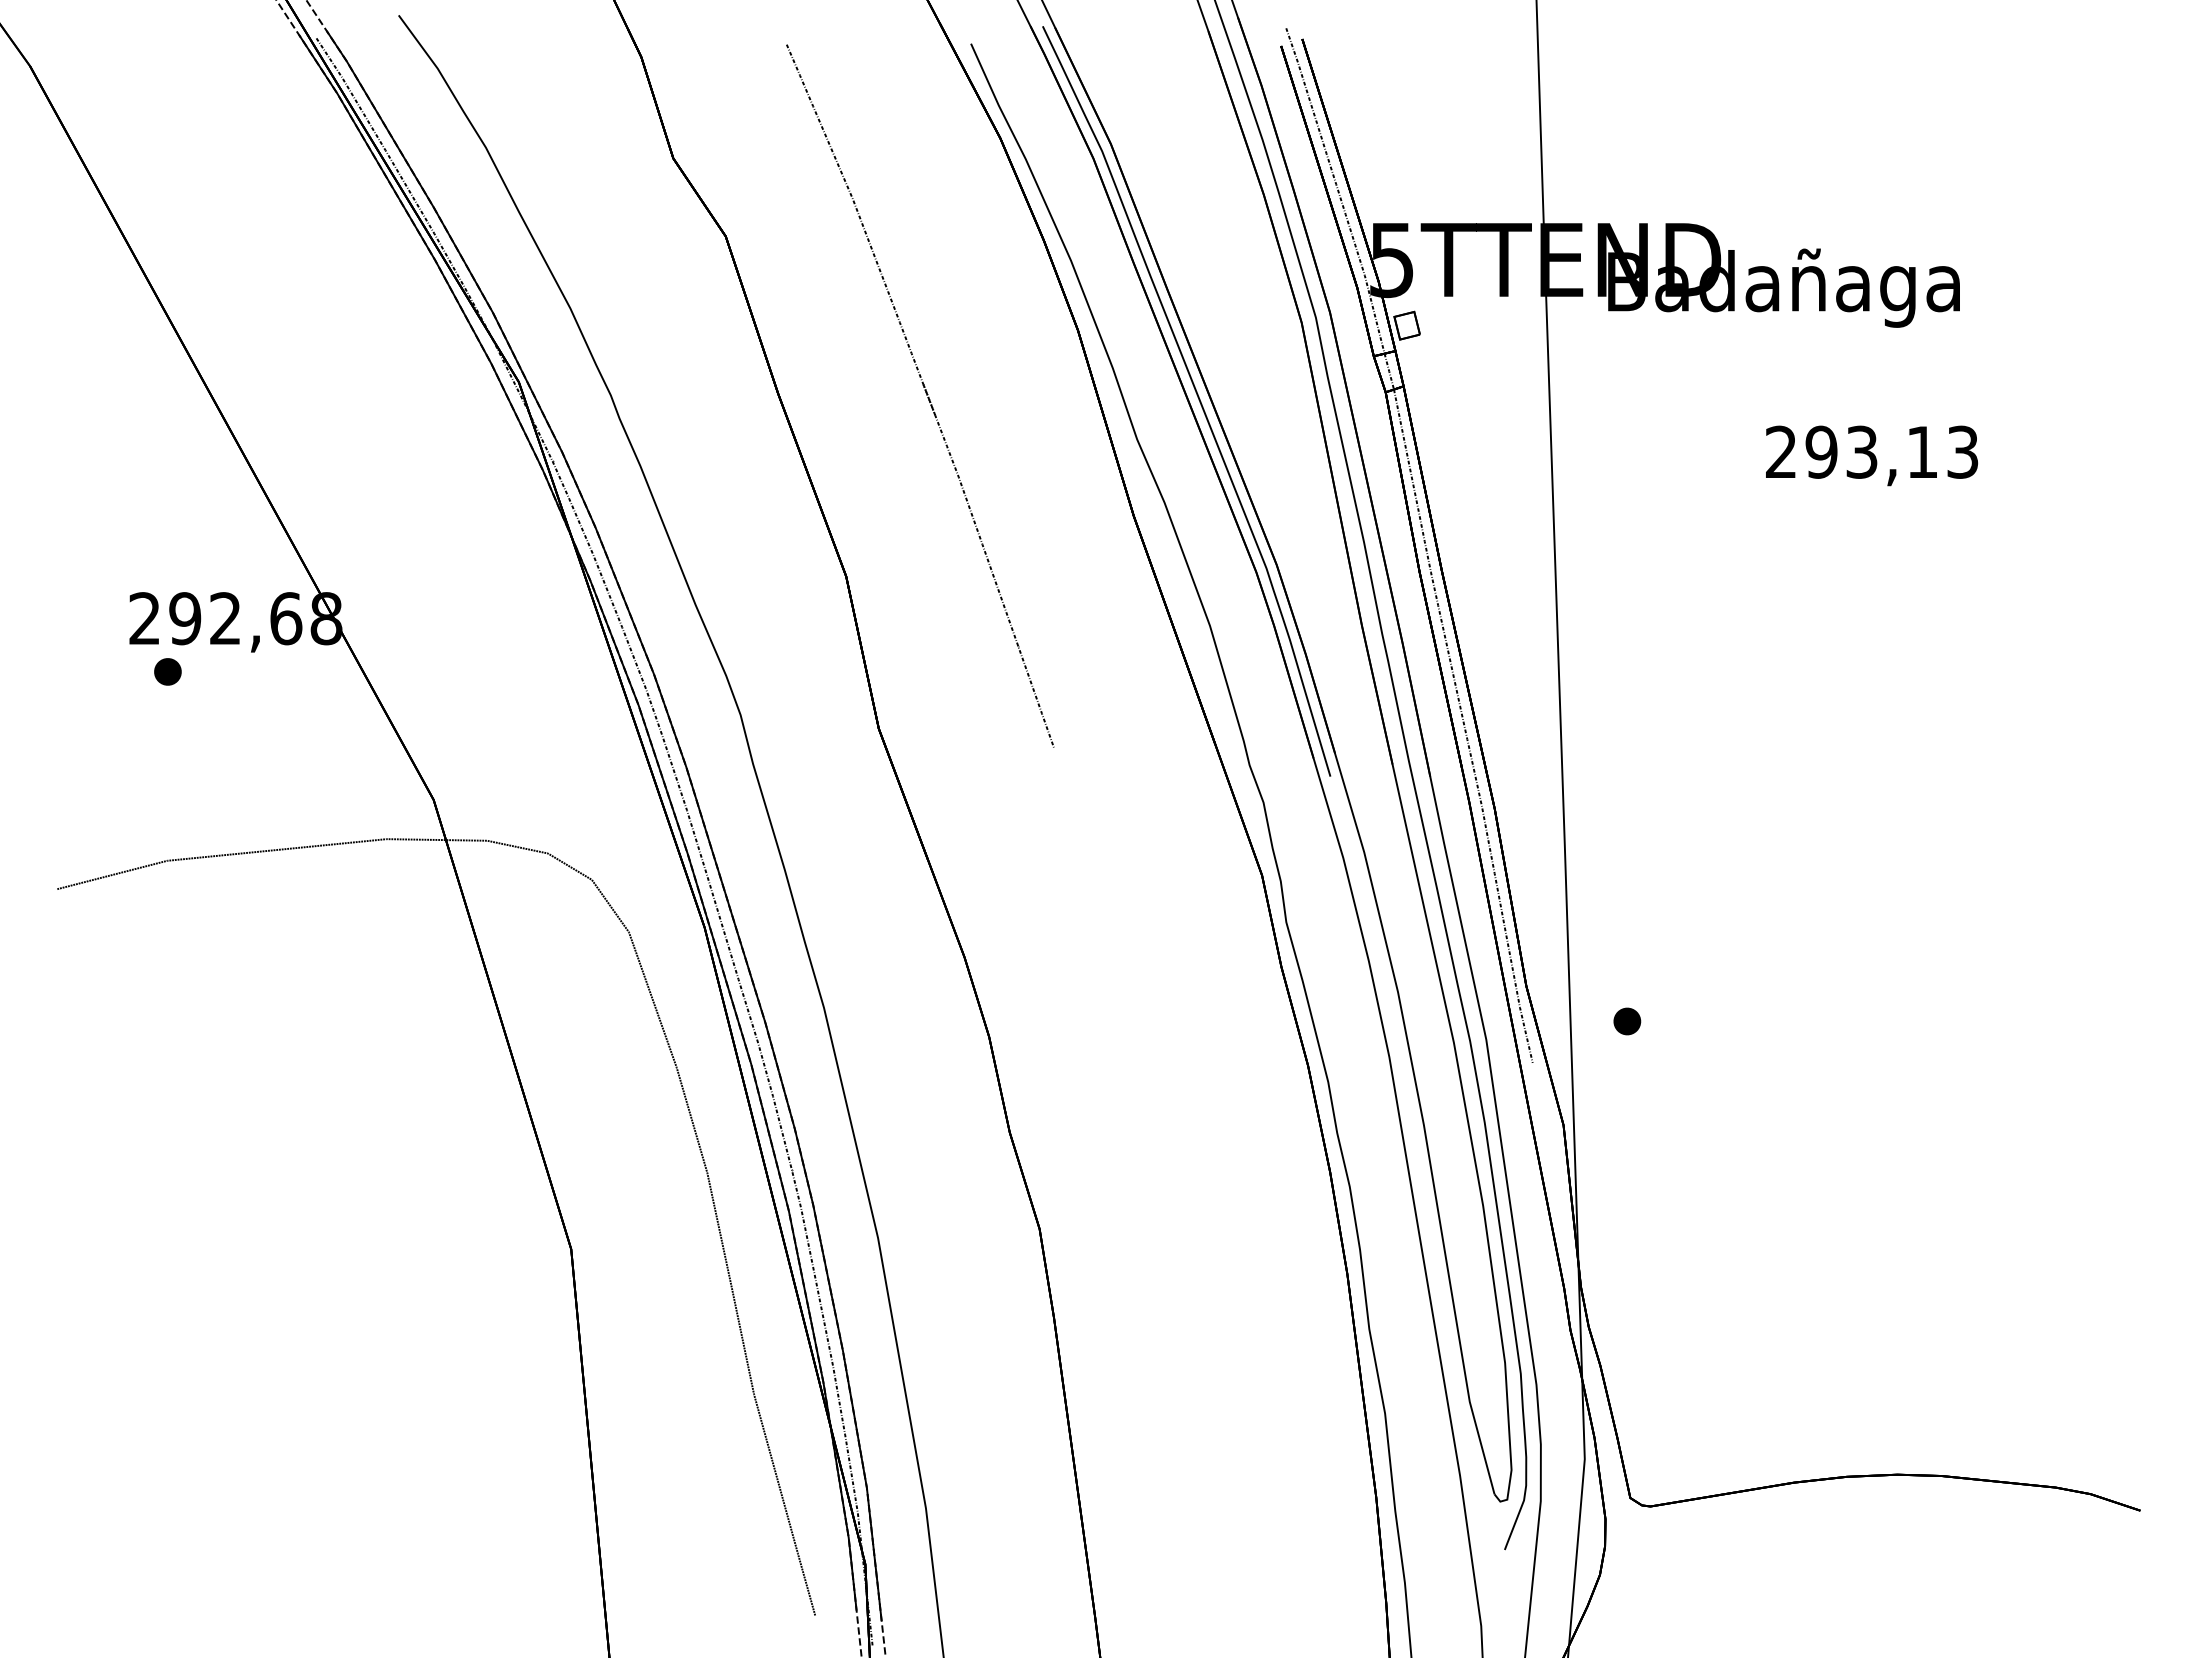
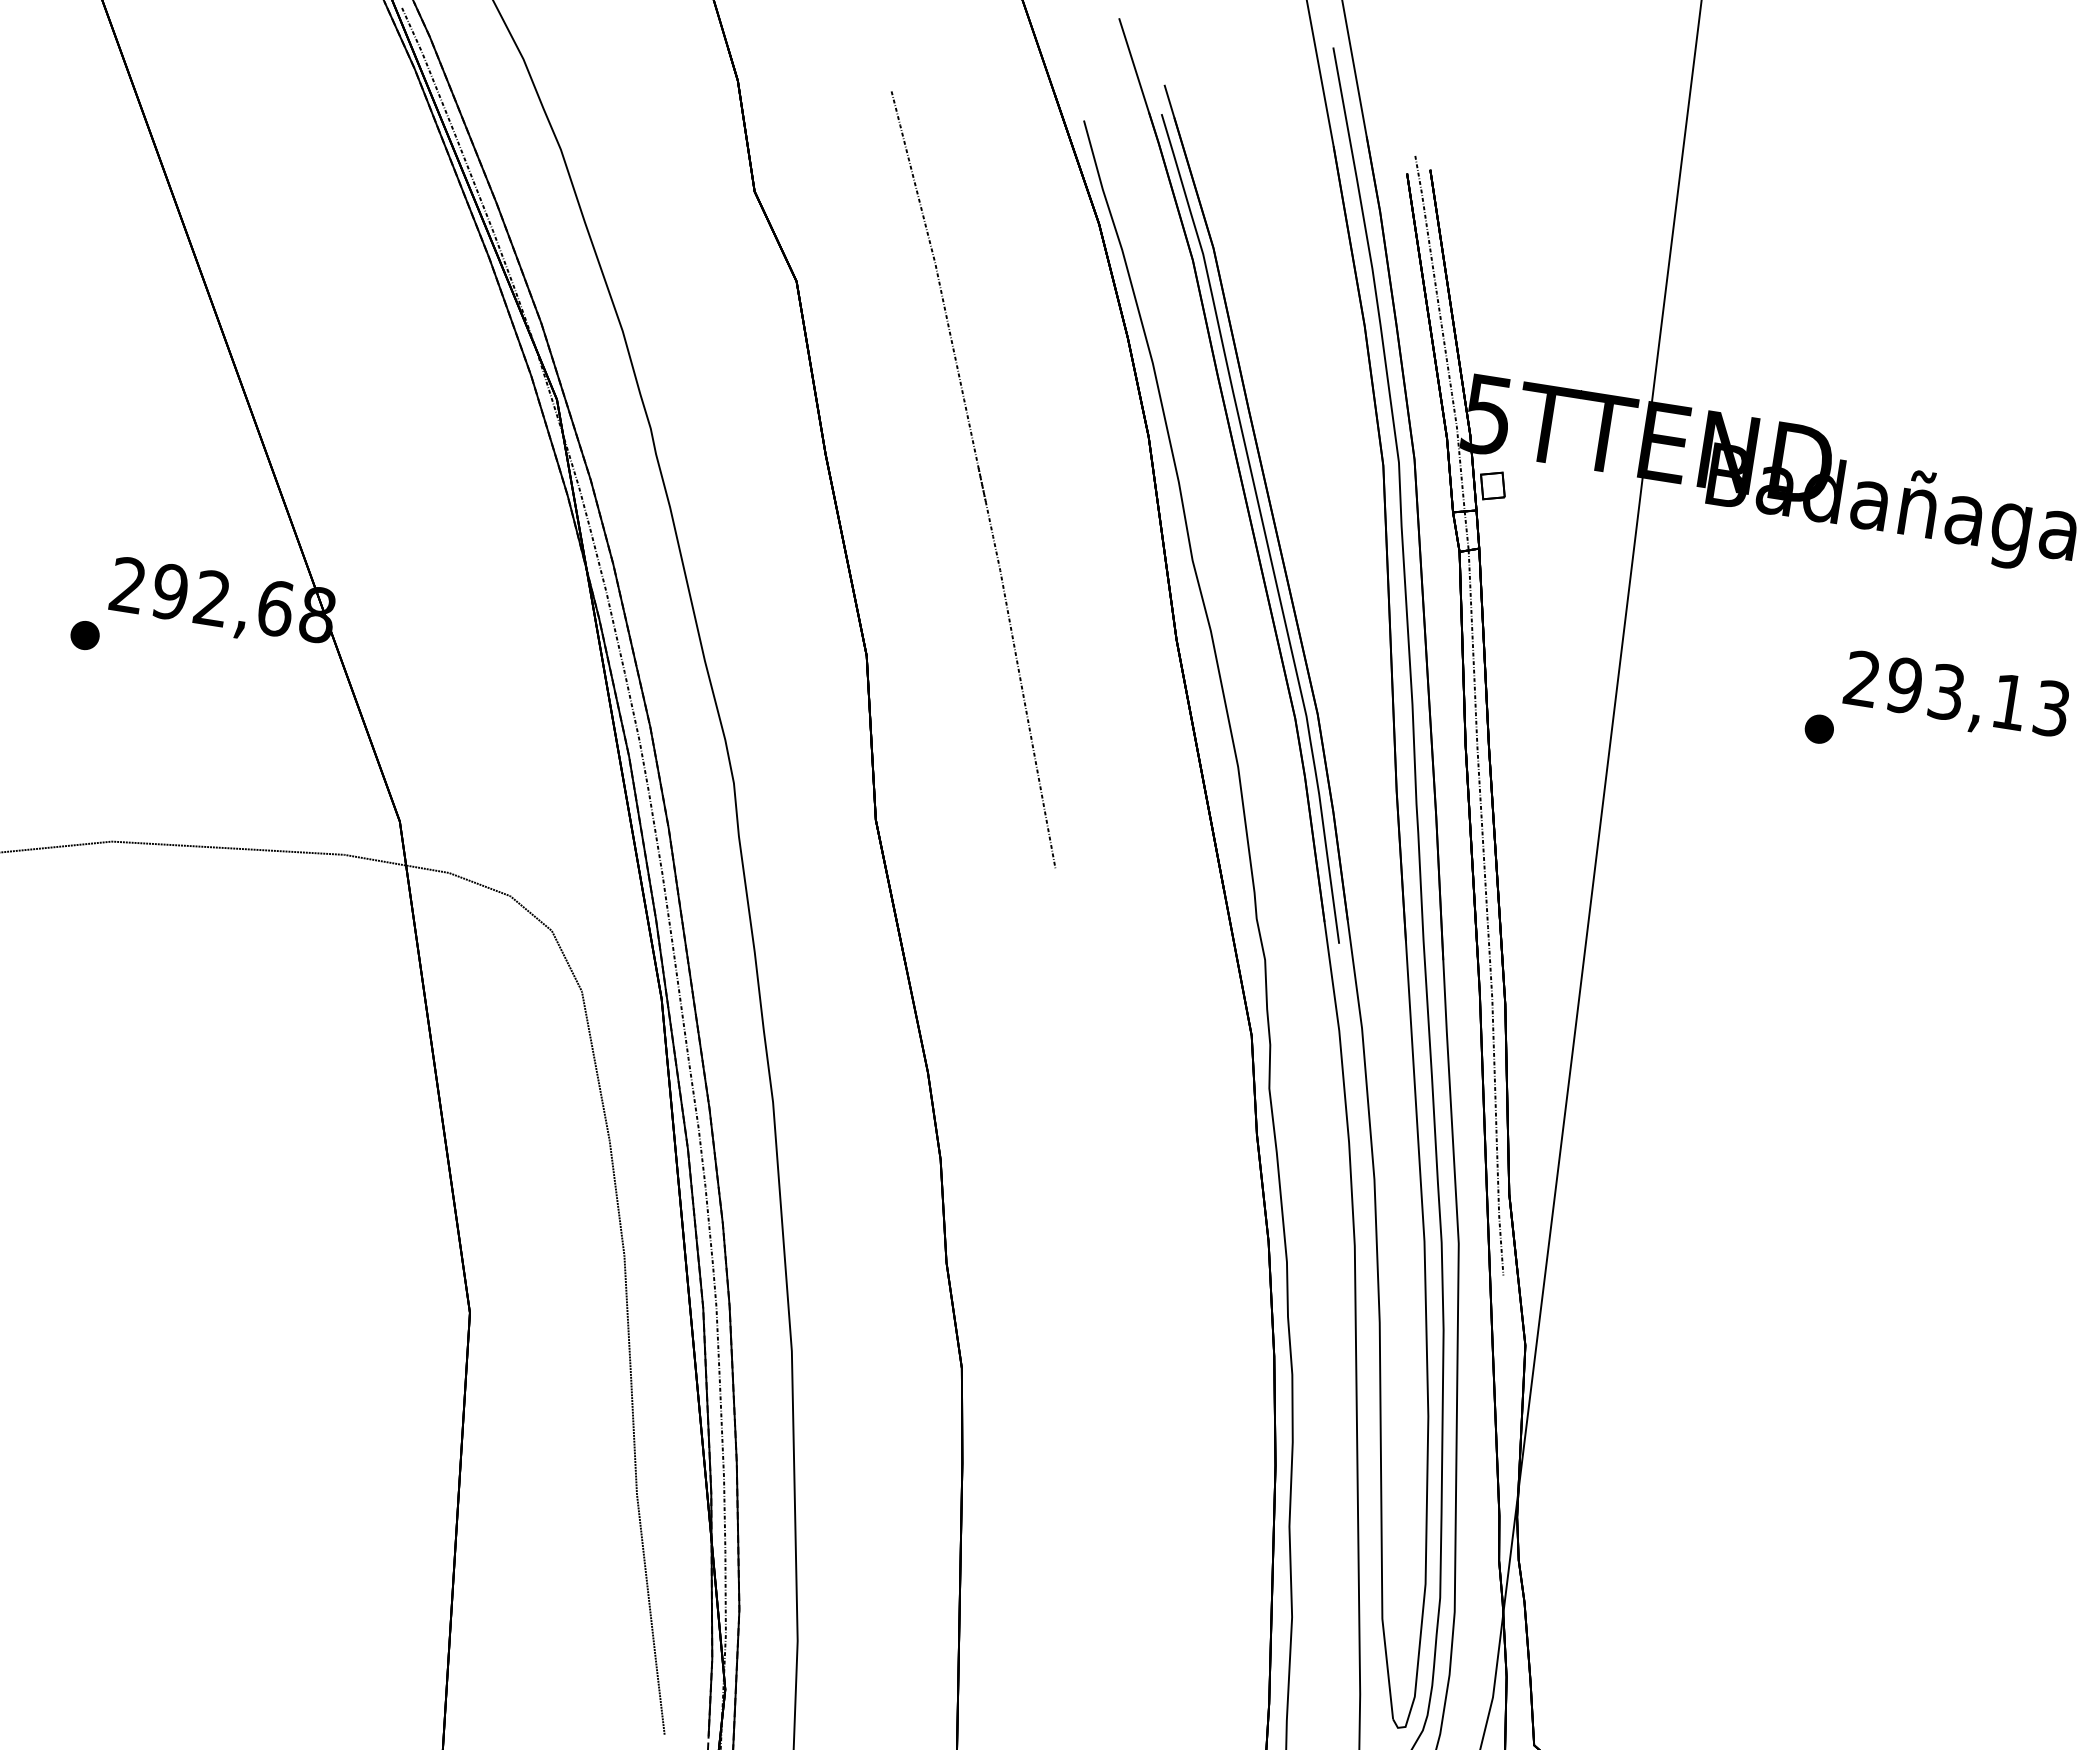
part: (167, 671) -> (84, 635), moved
part: (1627, 1021) -> (1819, 729), moved

